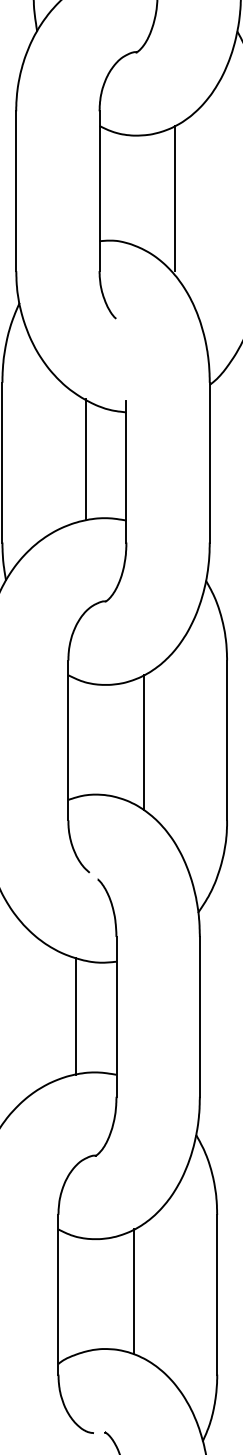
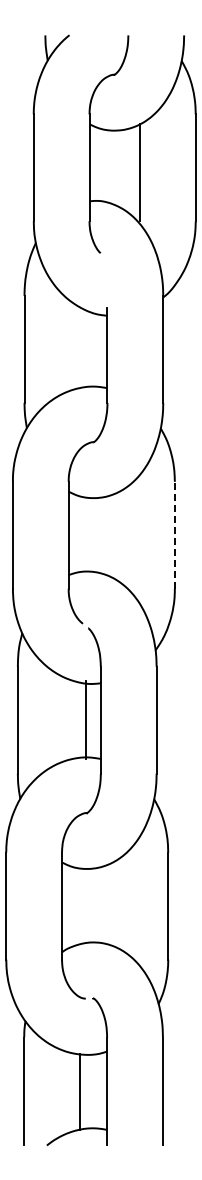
line: (86, 459) -> (80, 347), removed
line: (226, 739) -> (174, 534), solid -> dashed
line: (144, 742) -> (119, 536), removed
line: (75, 1015) -> (85, 719), moved
line: (133, 1292) -> (112, 904), removed

